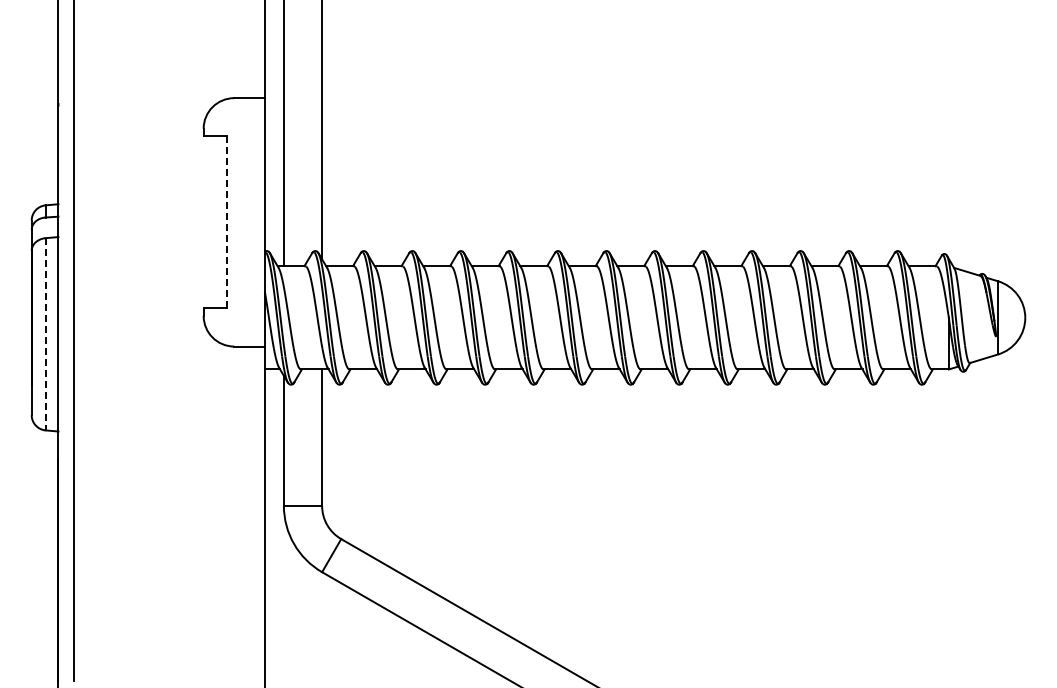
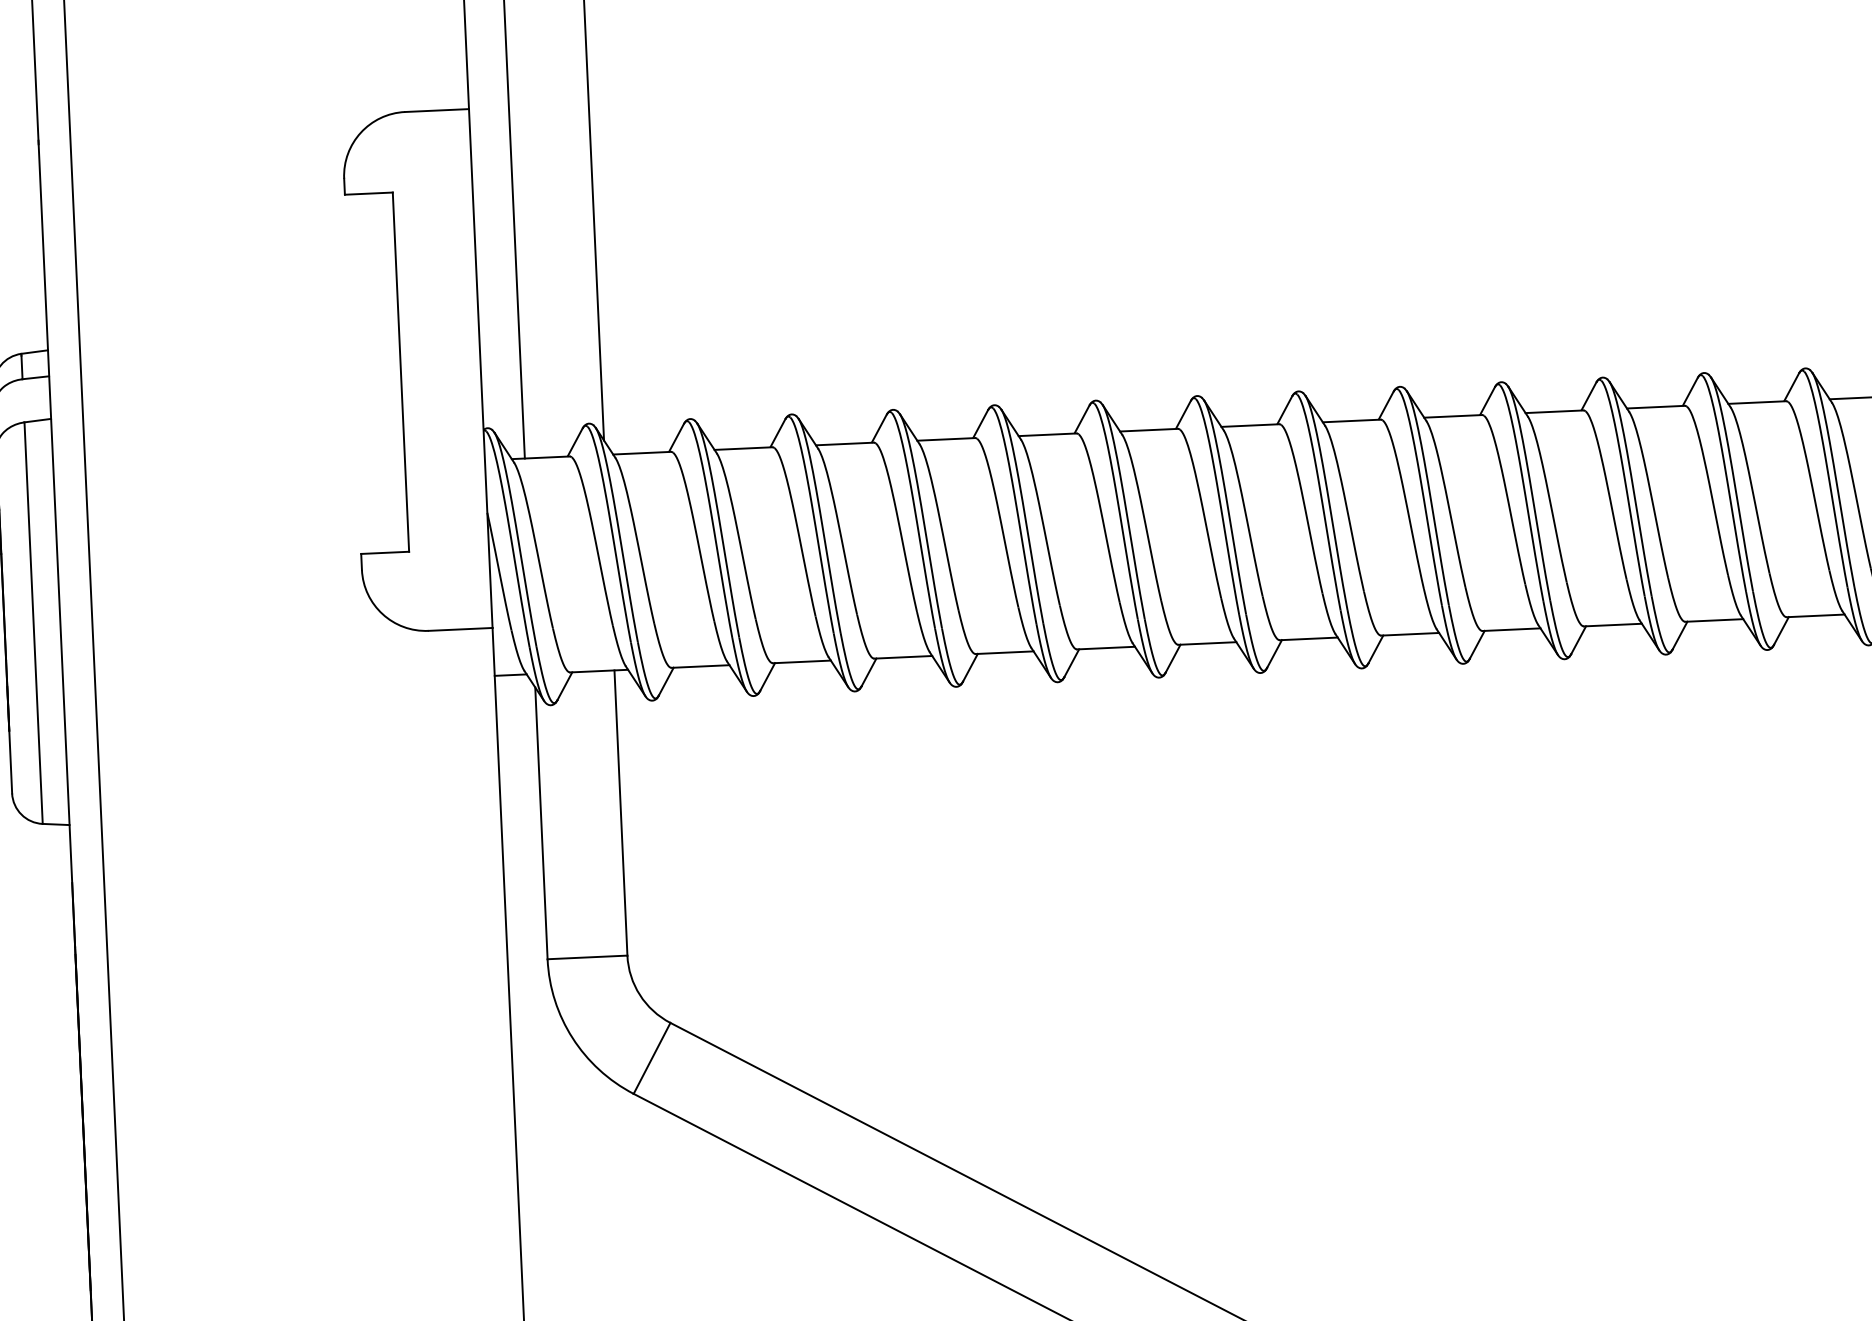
line: (226, 222) -> (400, 372), dashed -> solid
line: (45, 334) -> (33, 623), dashed -> solid

